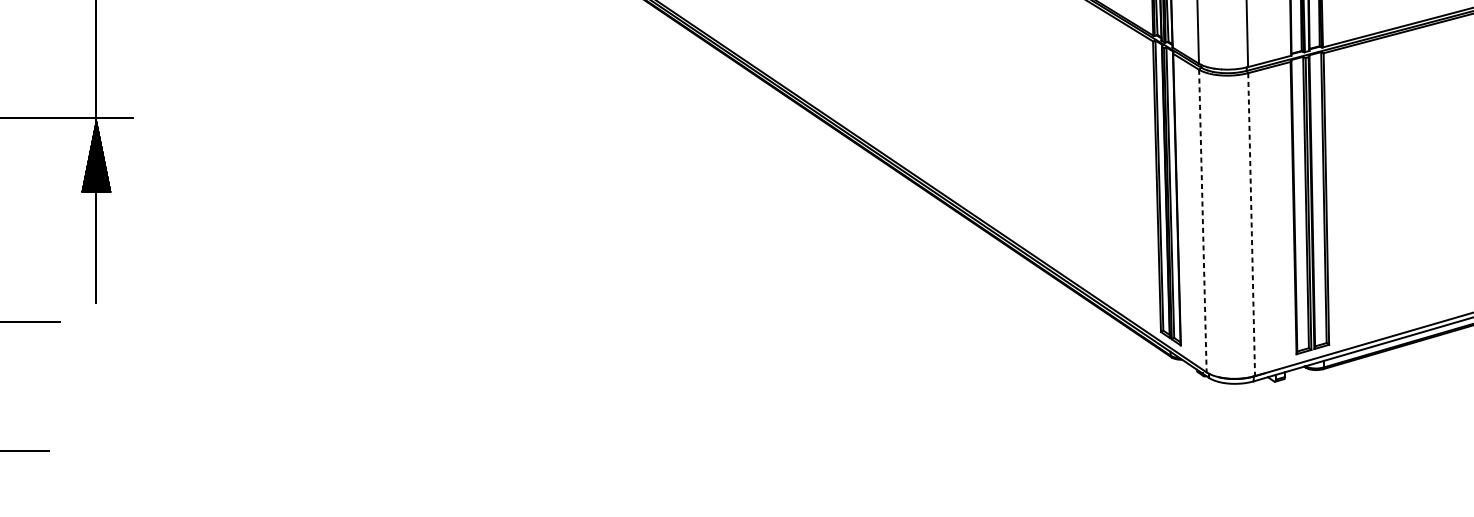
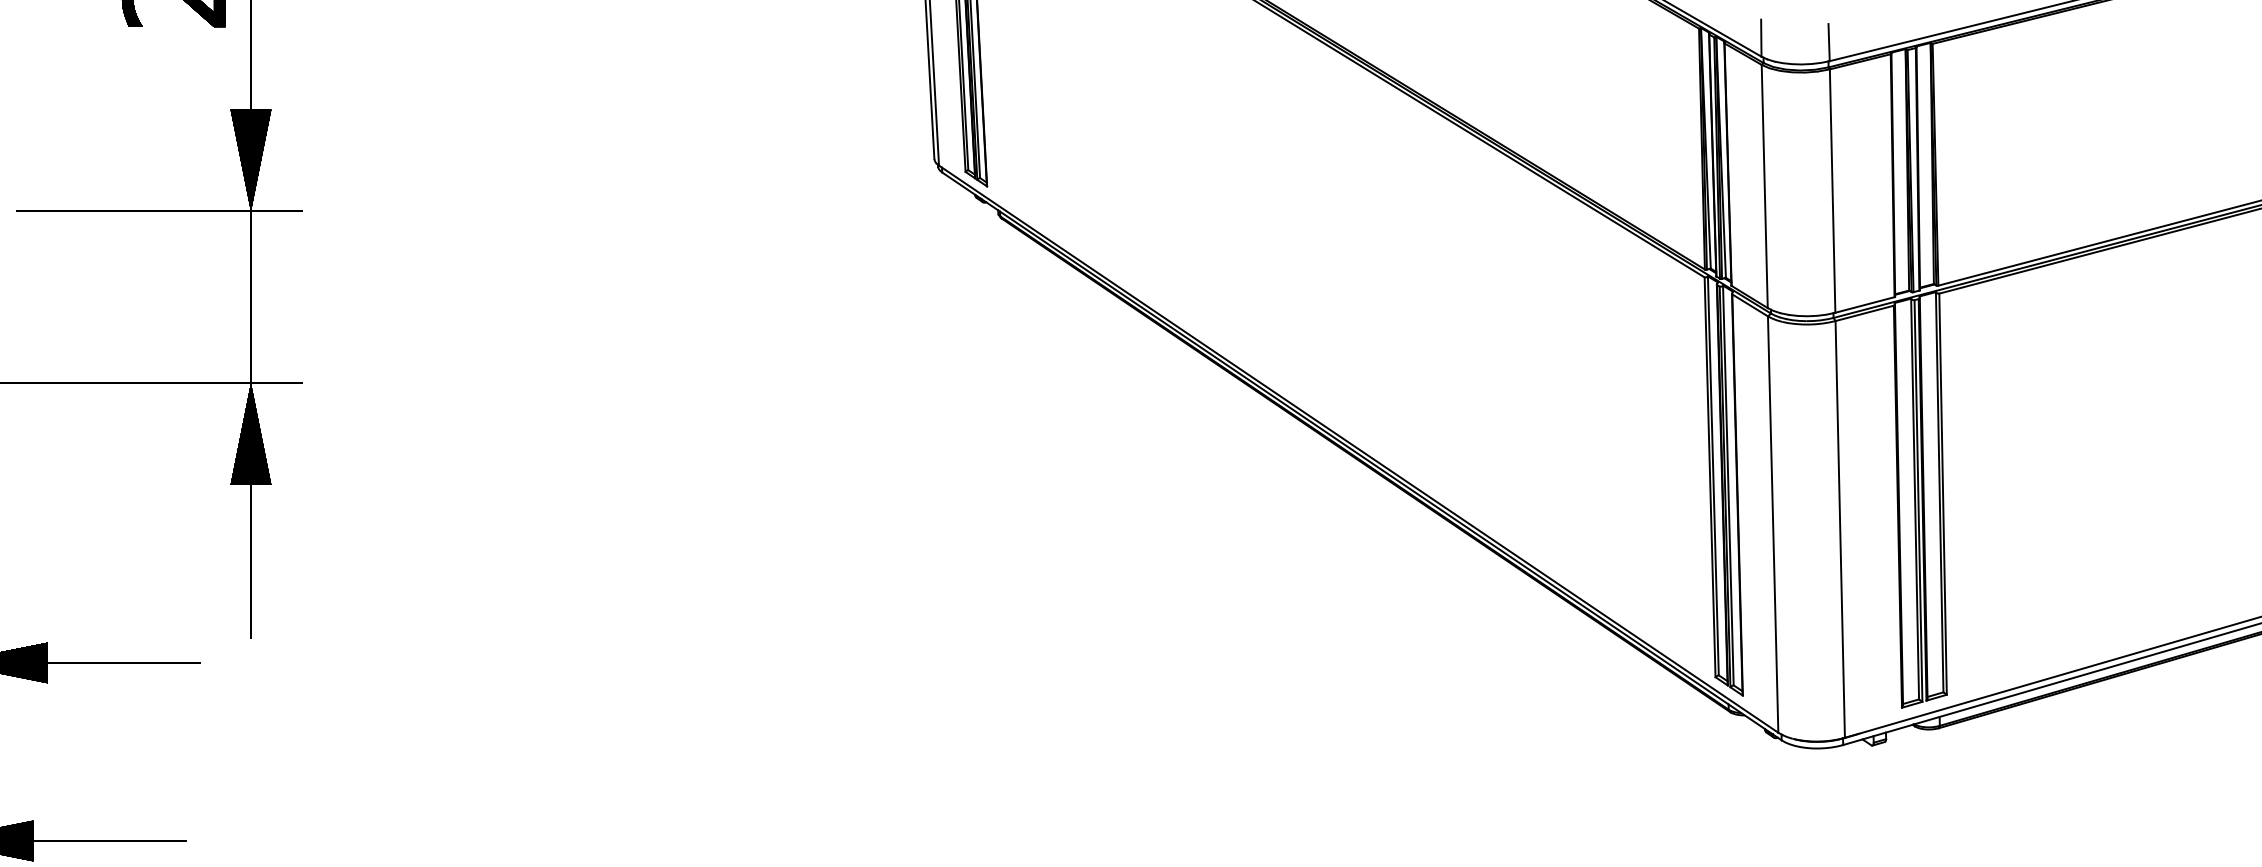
line: (1203, 221) -> (1773, 525), dashed -> solid
line: (1251, 224) -> (1840, 529), dashed -> solid

